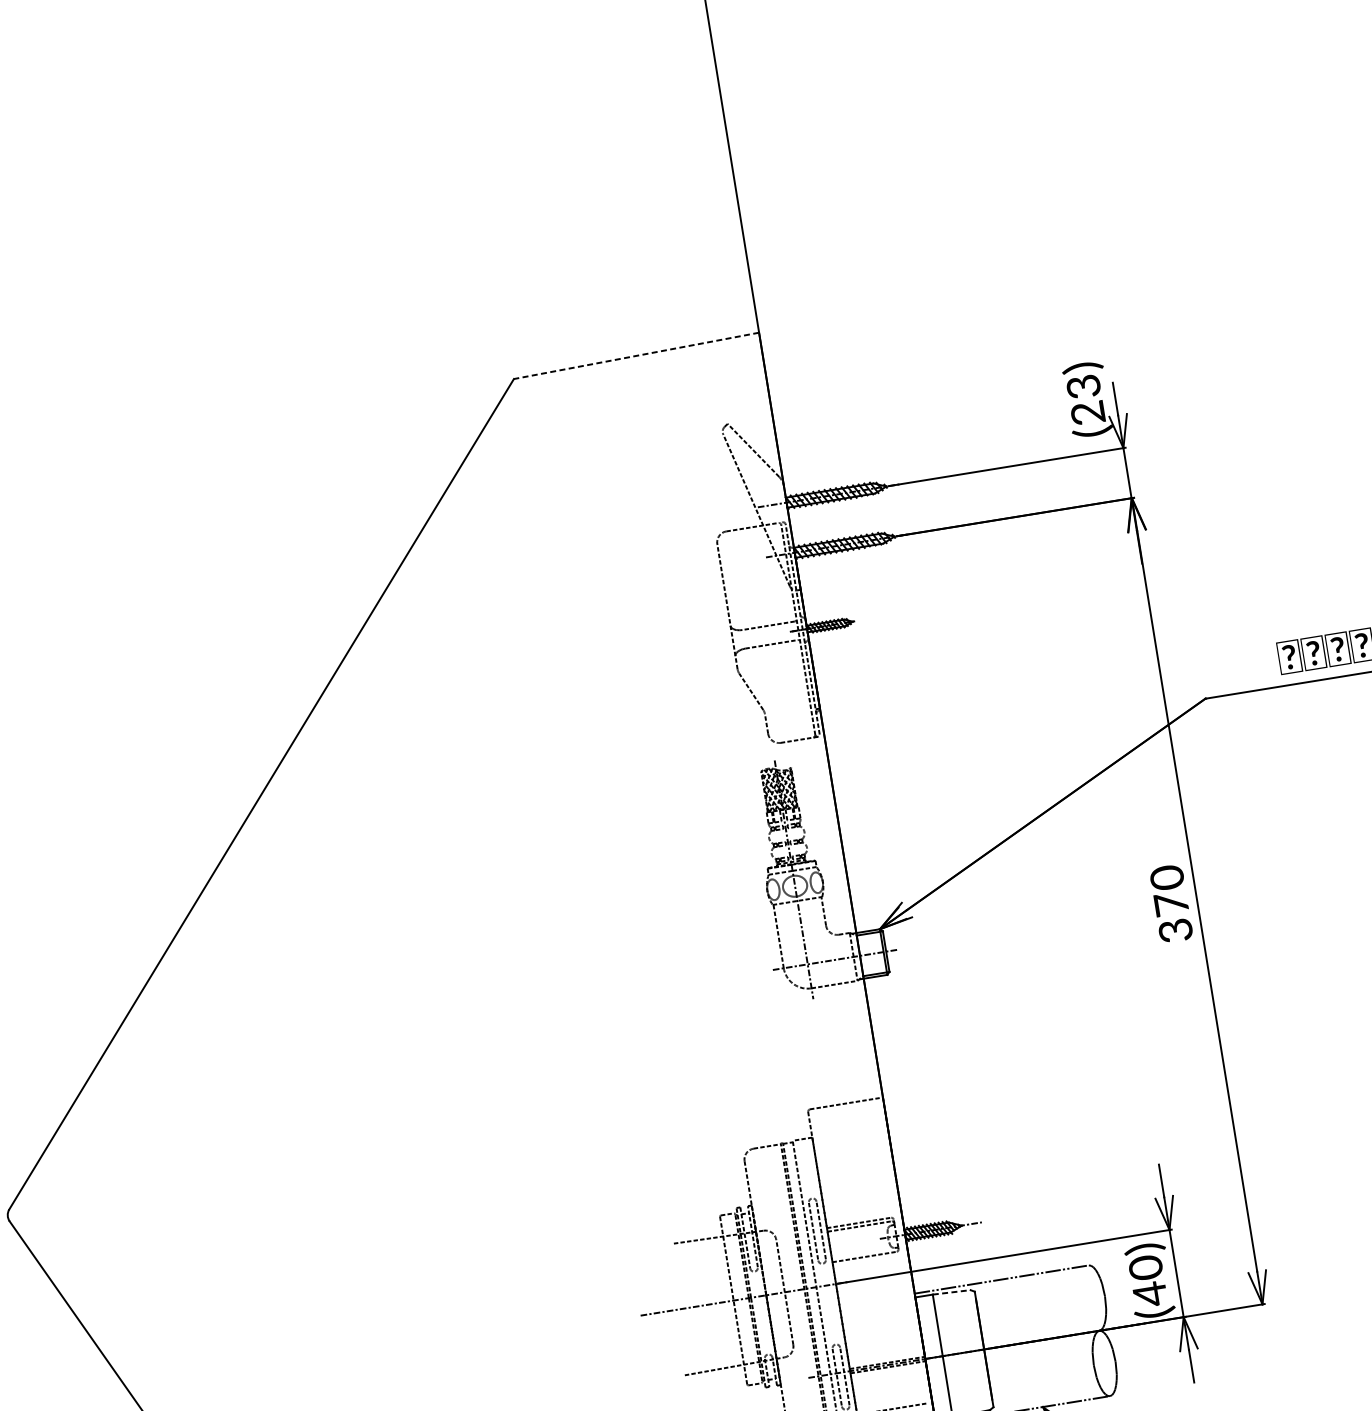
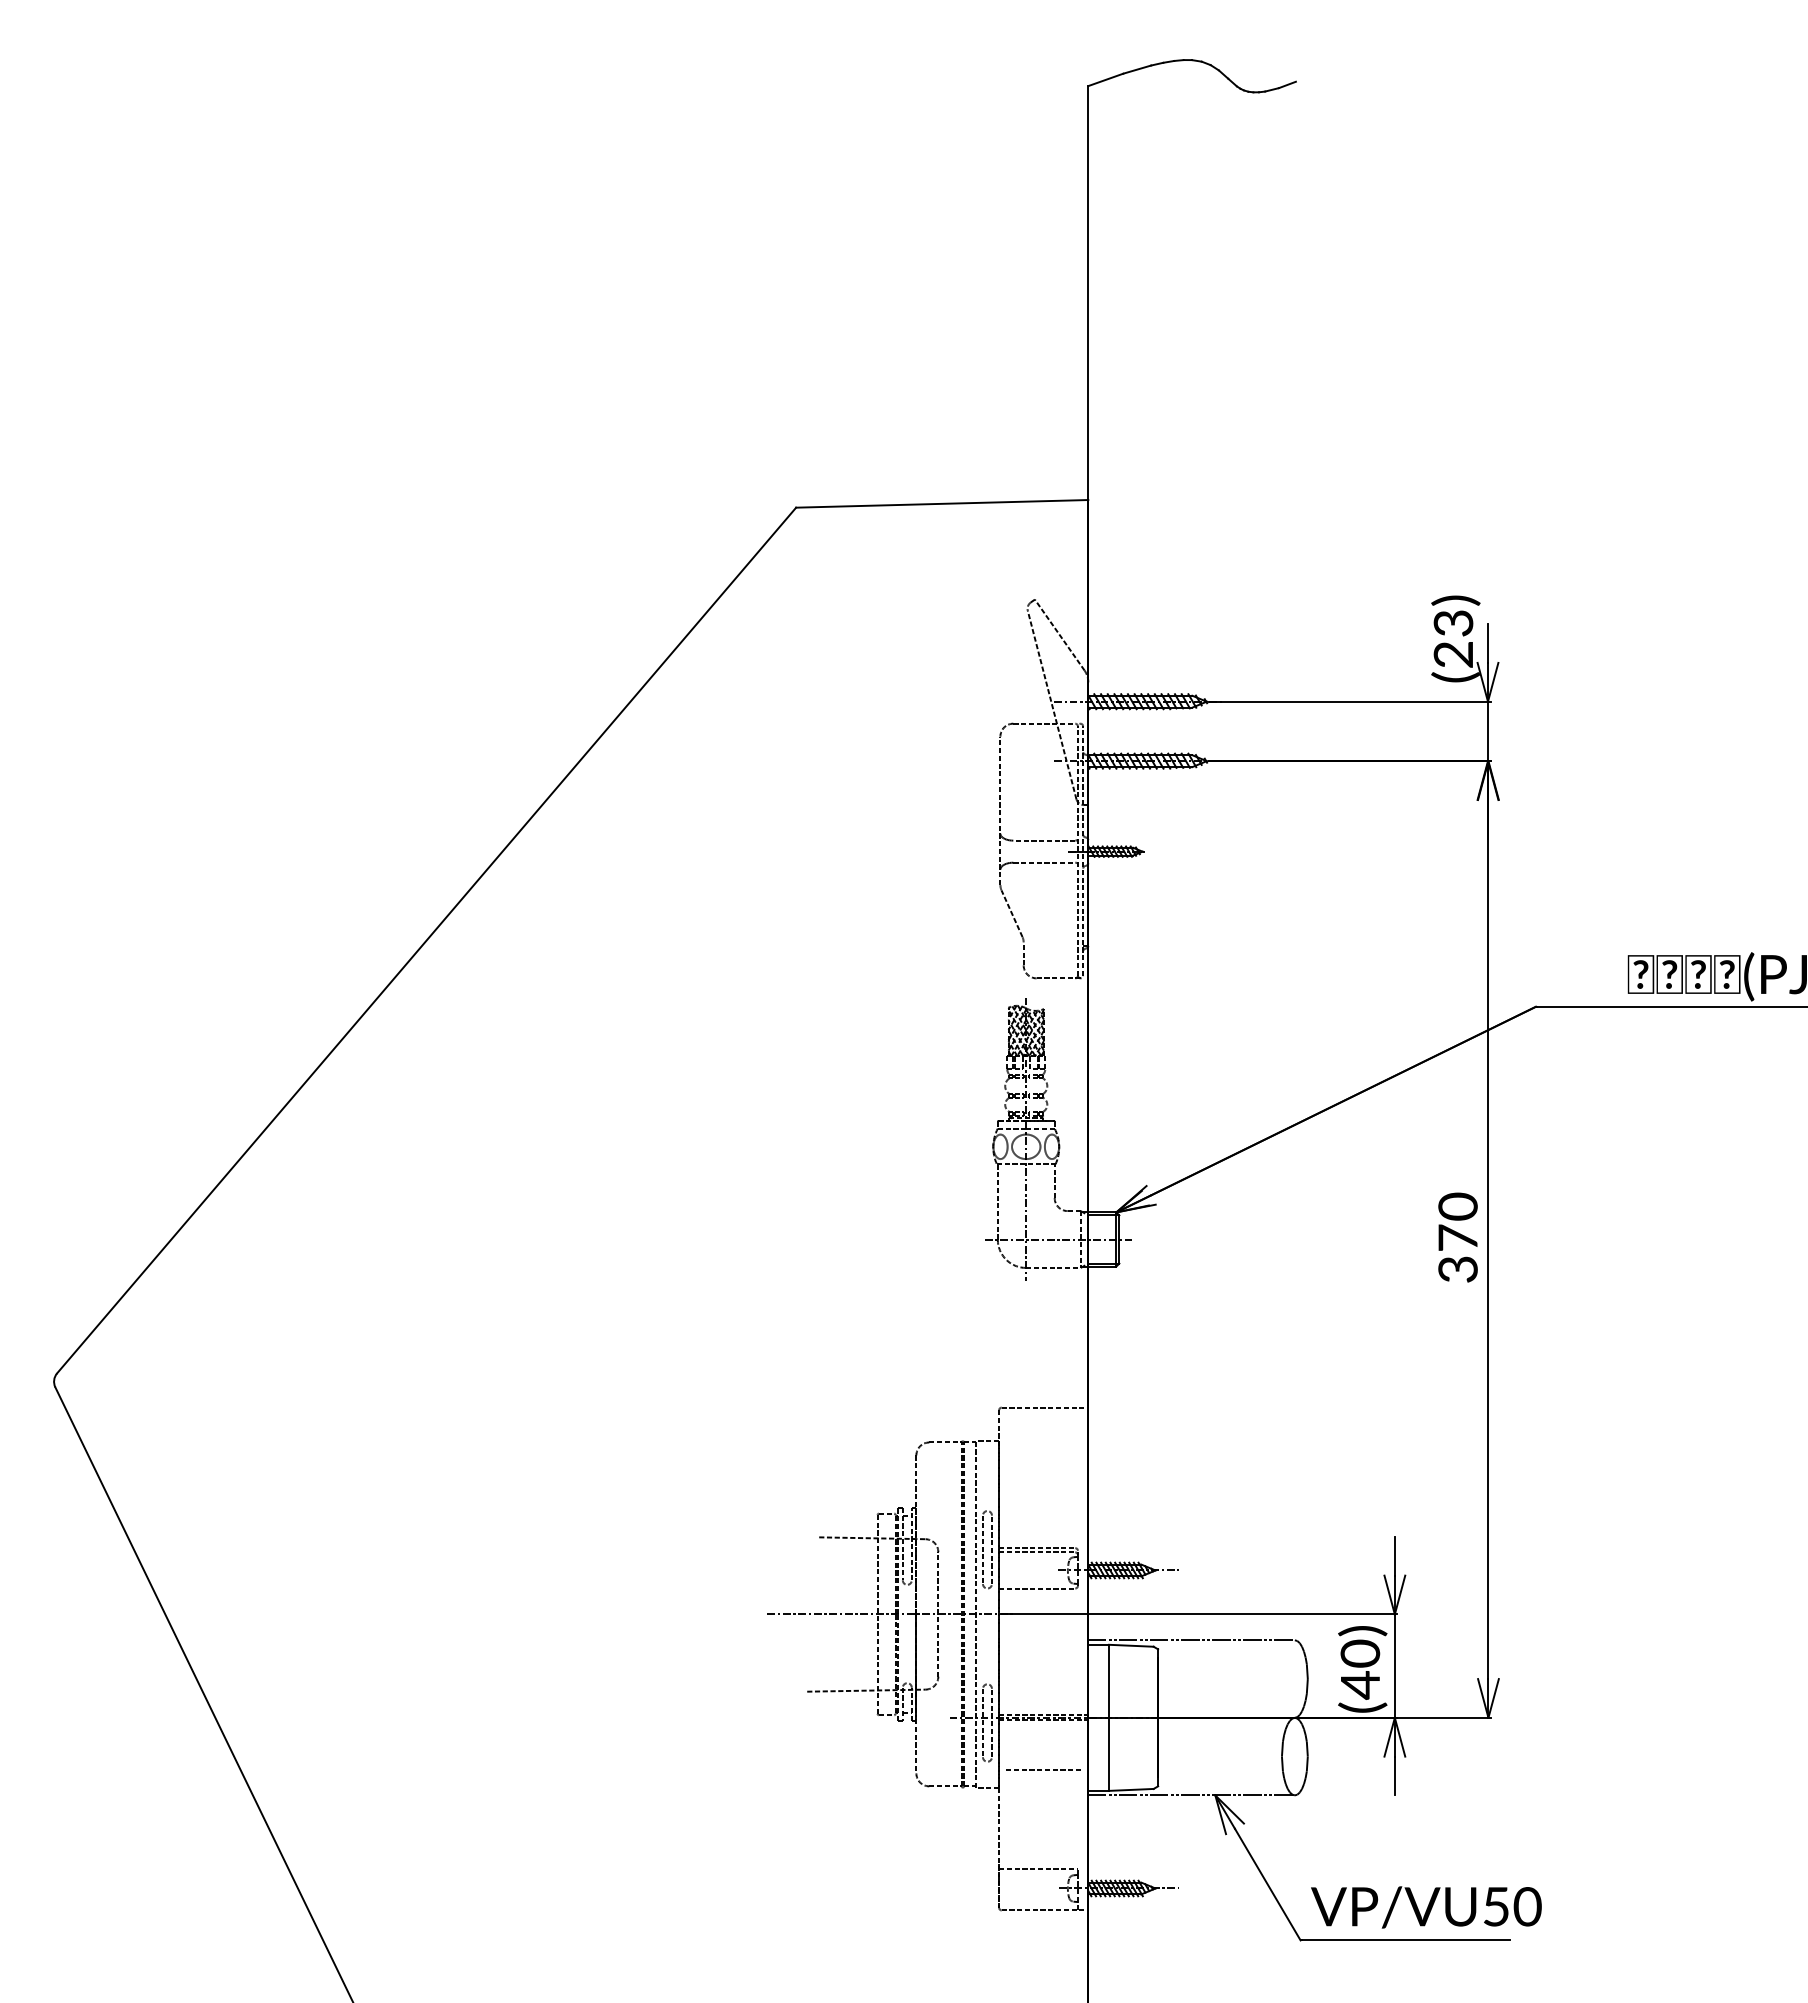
line: (635, 355) -> (941, 503), dashed -> solid
line: (951, 1292) -> (1131, 1645), dashed -> solid

